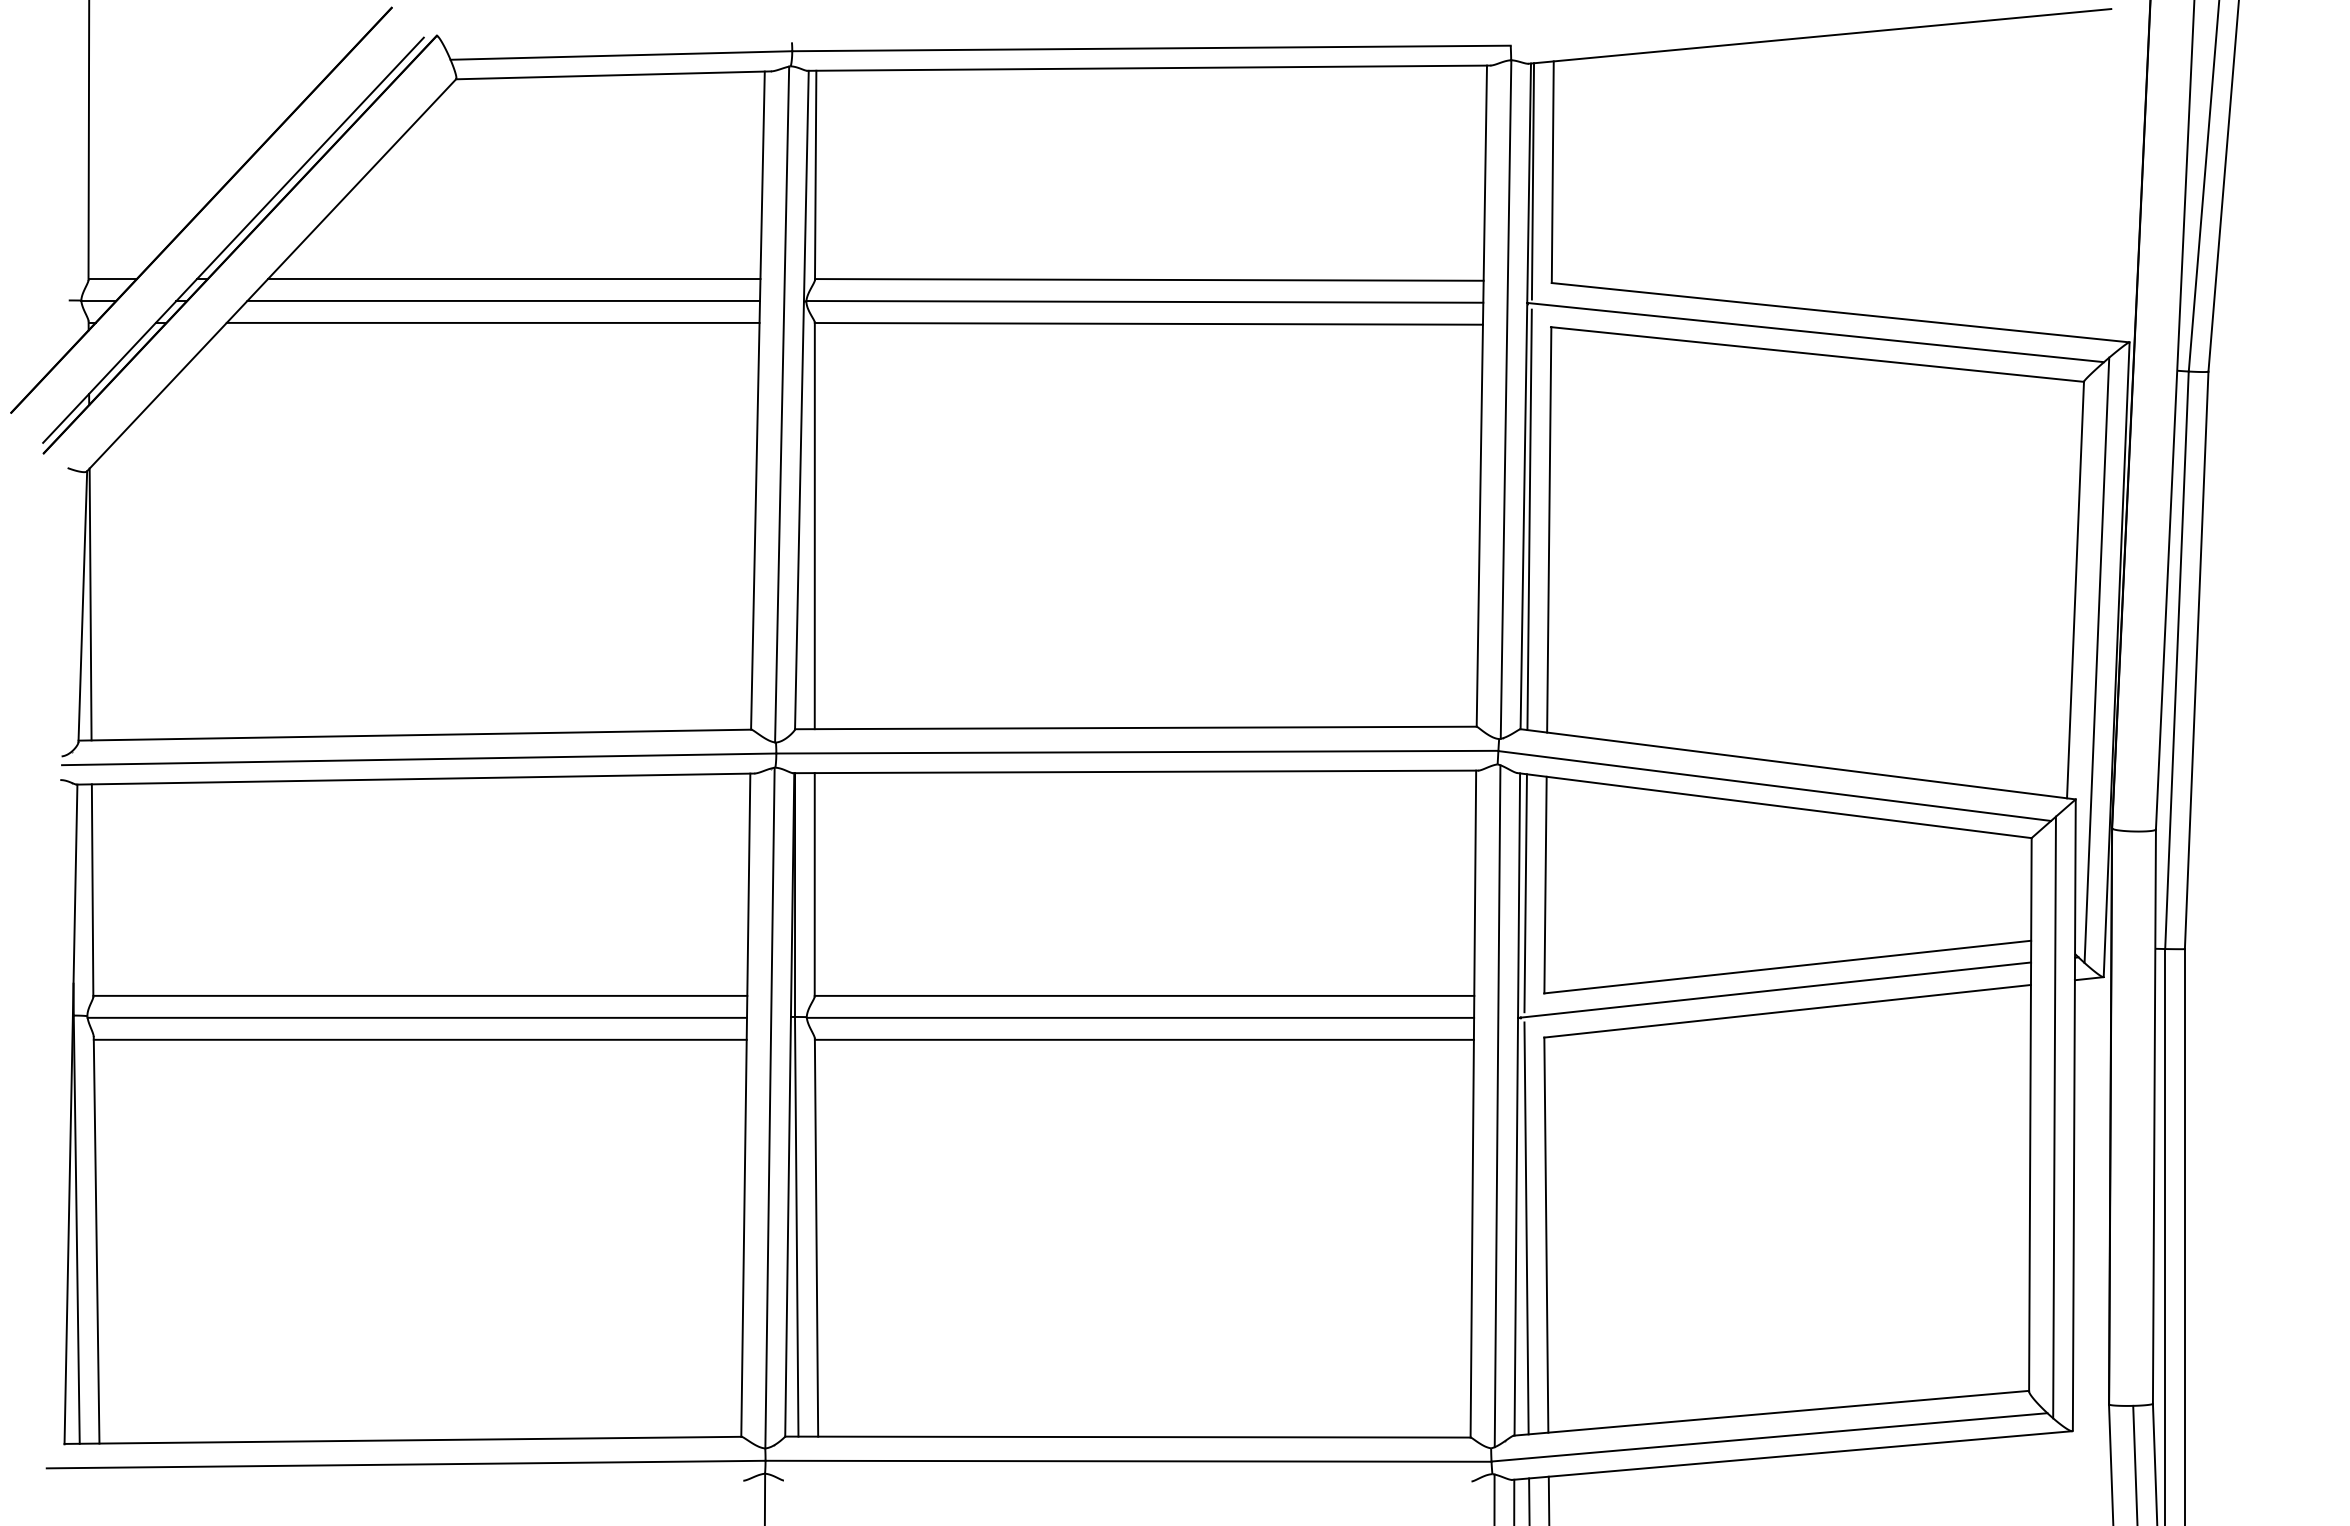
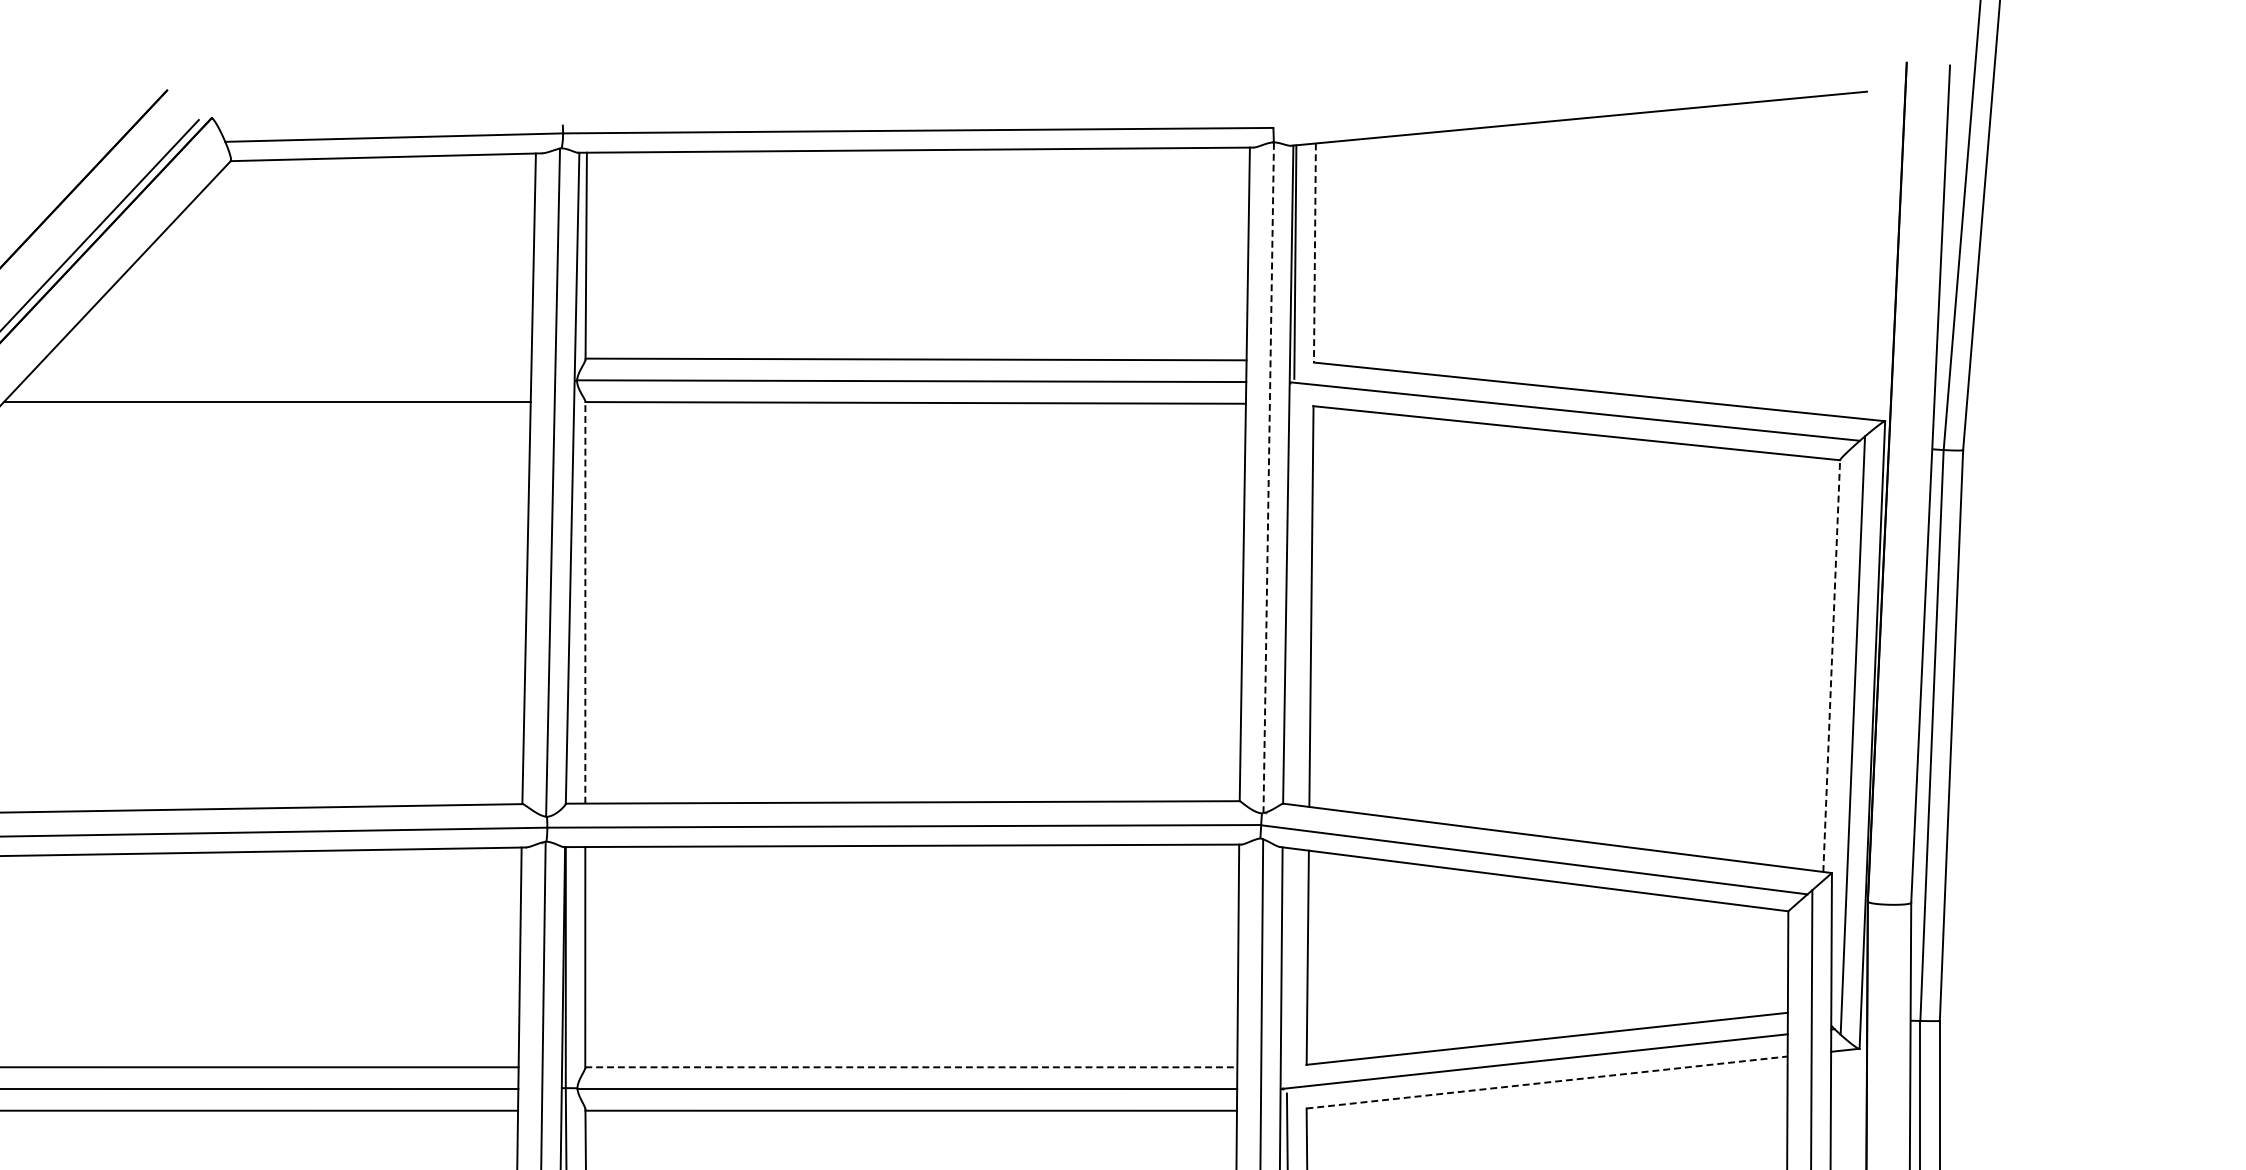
line: (1552, 172) -> (1314, 253), solid -> dashed
line: (514, 278) -> (288, 358), removed
line: (503, 300) -> (277, 379), removed
line: (1506, 399) -> (1269, 477), solid -> dashed
line: (1529, 519) -> (1291, 596), removed
line: (814, 525) -> (585, 602), solid -> dashed
line: (2075, 589) -> (1831, 665), solid -> dashed
line: (1525, 893) -> (1287, 966), removed
line: (1144, 995) -> (911, 1066), solid -> dashed
line: (1787, 1011) -> (1546, 1082), solid -> dashed

